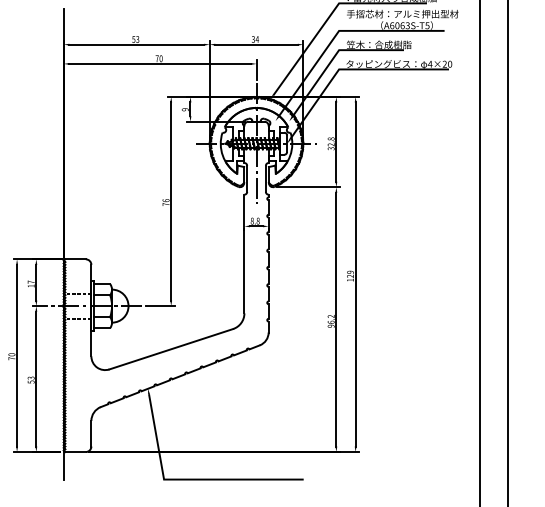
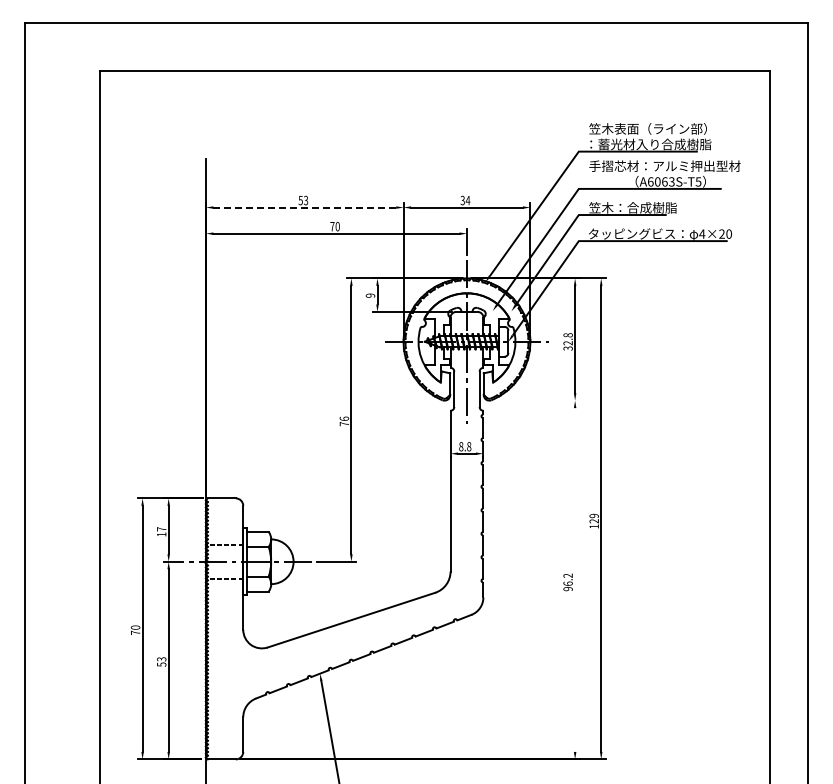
line: (137, 44) -> (305, 207), solid -> dashed
line: (307, 187) -> (536, 400), removed
line: (336, 319) -> (575, 579), removed

